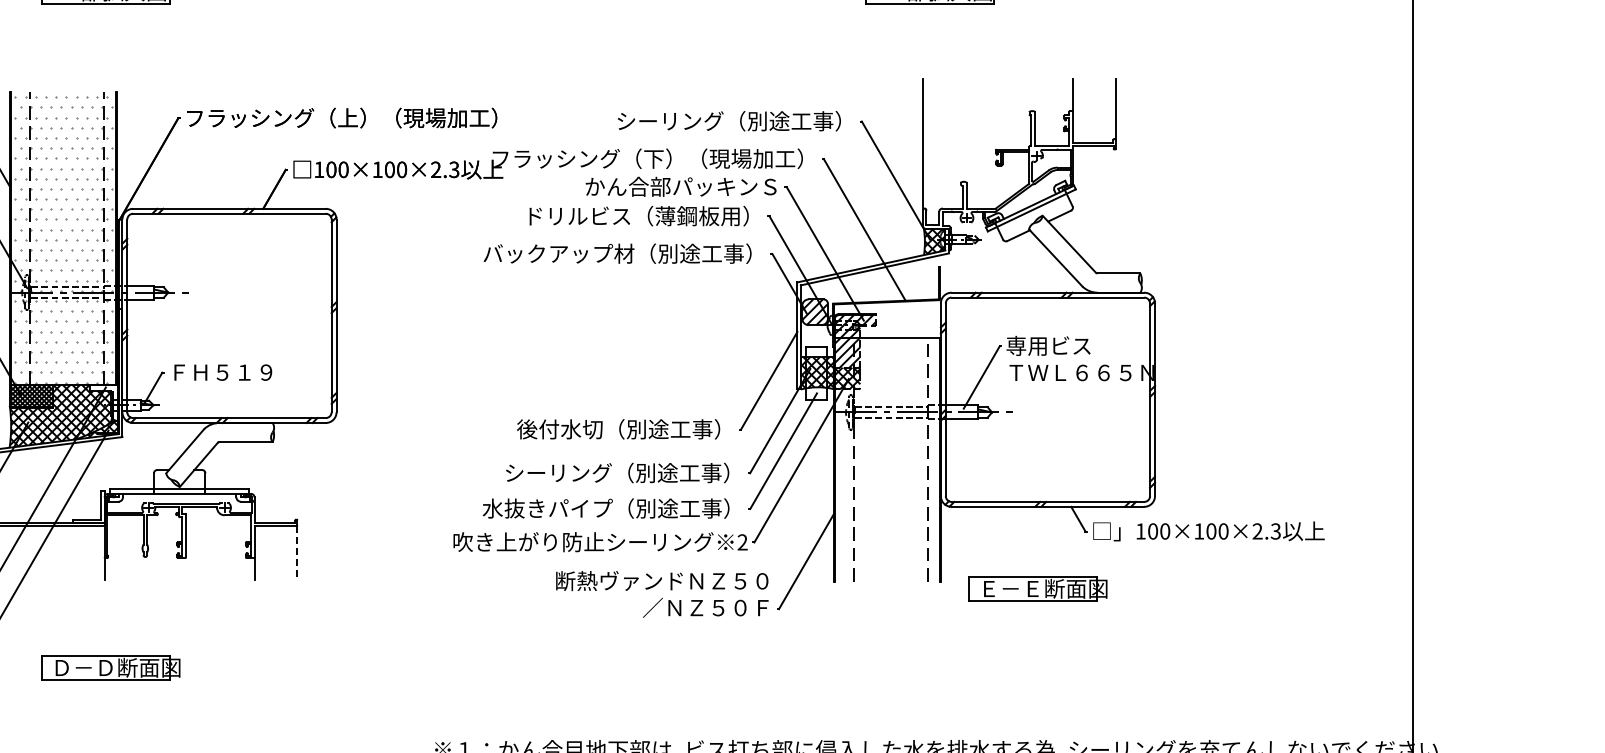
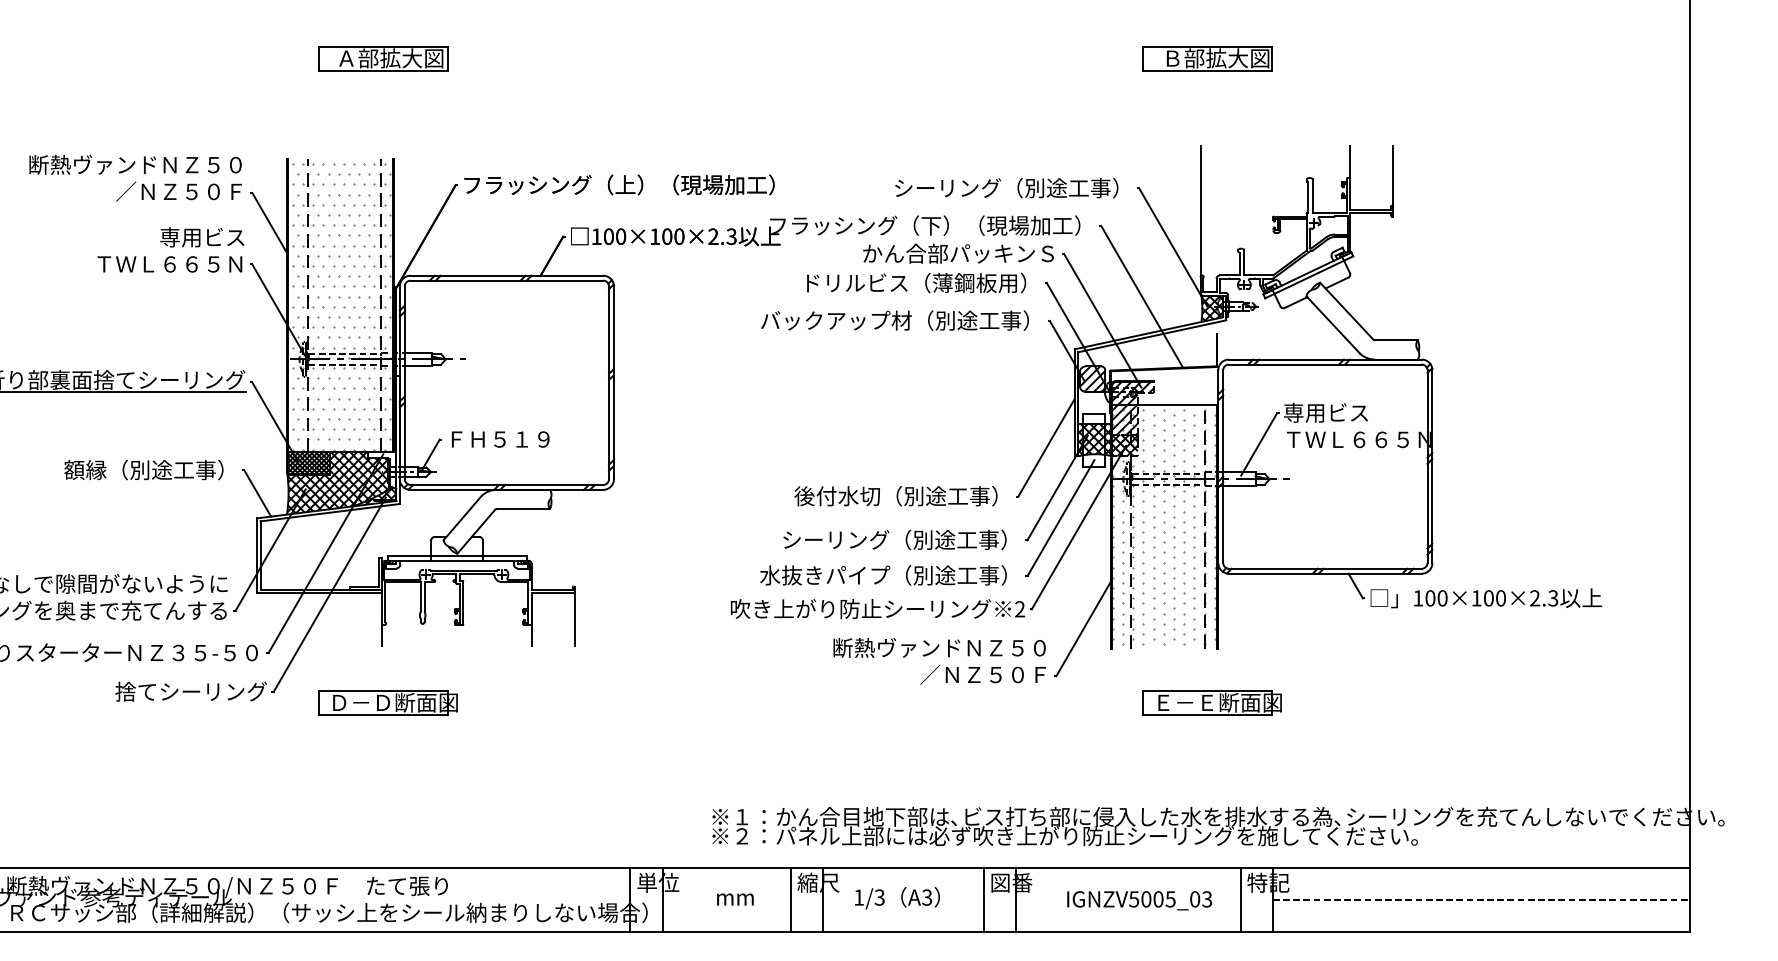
hatch: (886, 459) -> (1163, 526), added
line: (297, 552) -> (574, 619), dashed -> solid
part: (1037, 588) -> (1211, 702), moved
part: (110, 667) -> (387, 702), moved

